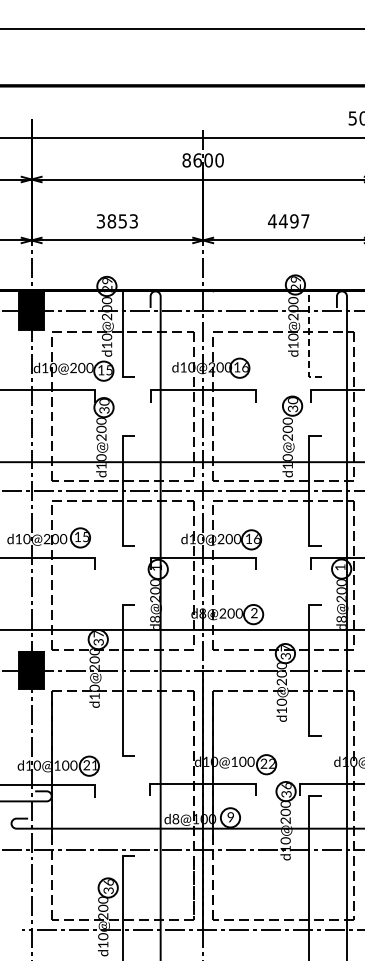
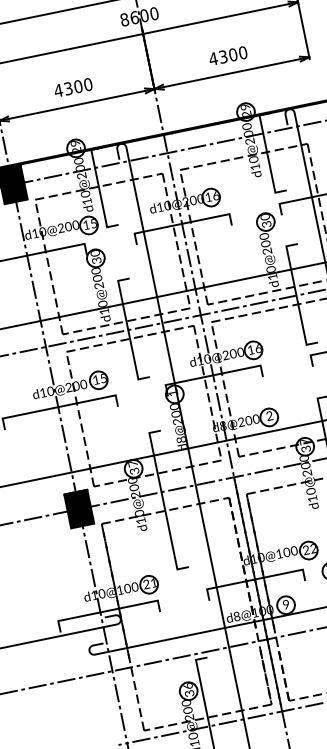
text: (117, 221) -> (73, 87), 3853 -> 4300
text: (293, 221) -> (232, 55), 4497 -> 4300
line: (309, 334) -> (267, 154), dashed -> solid

